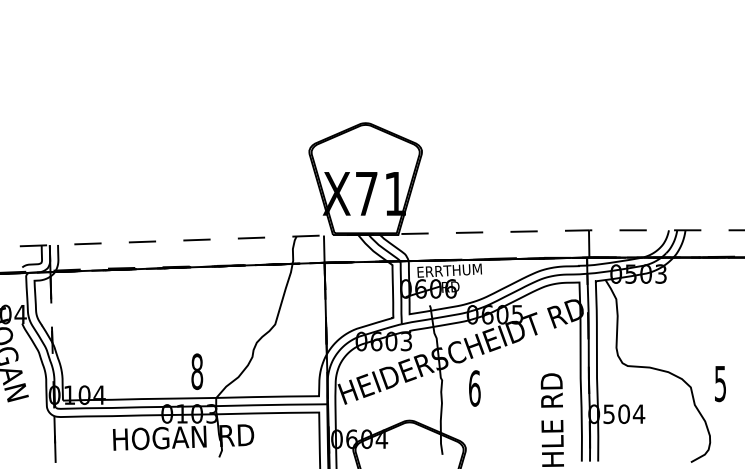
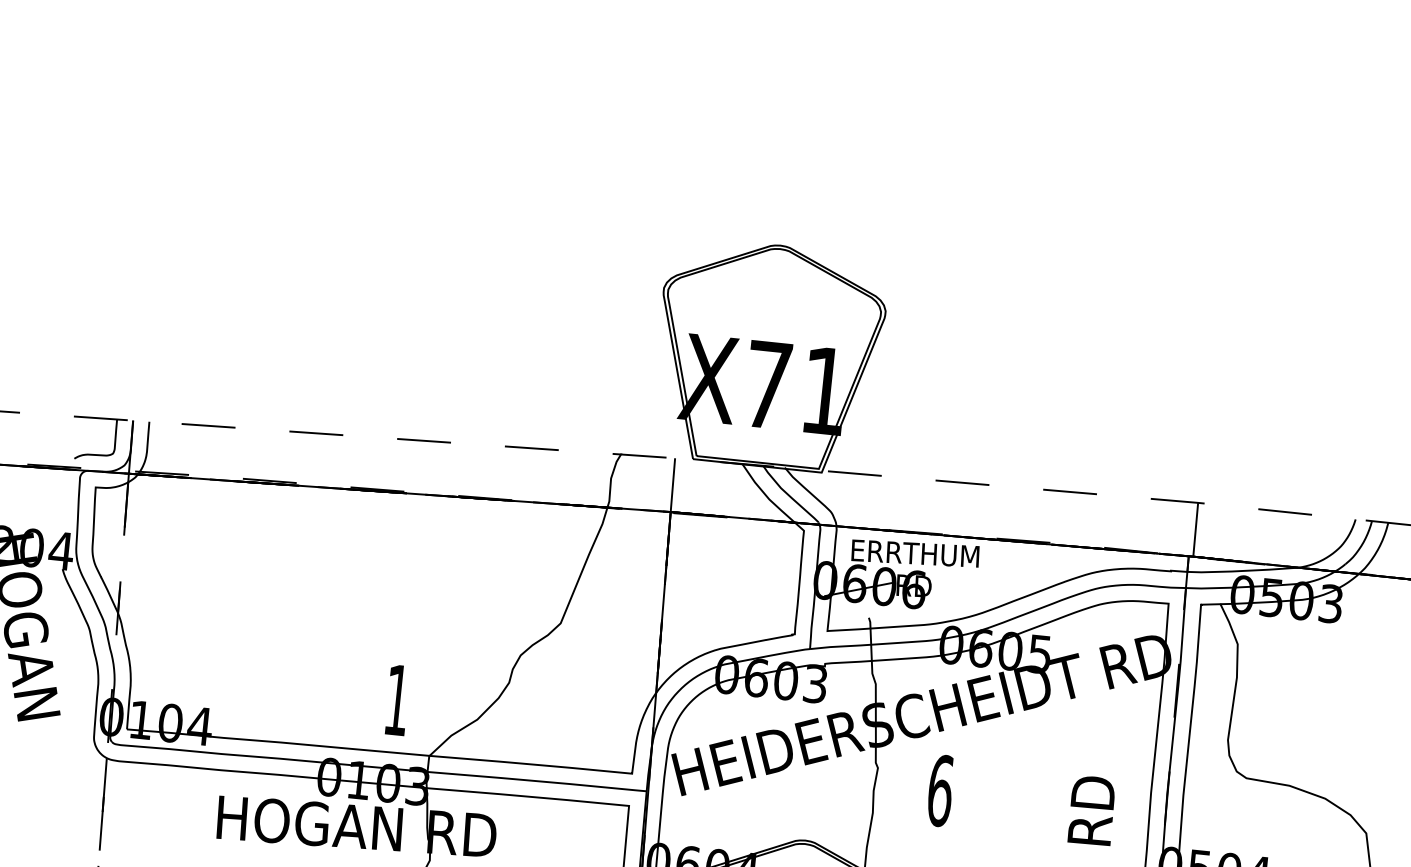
text: (197, 371) -> (397, 699), 8 -> 1

